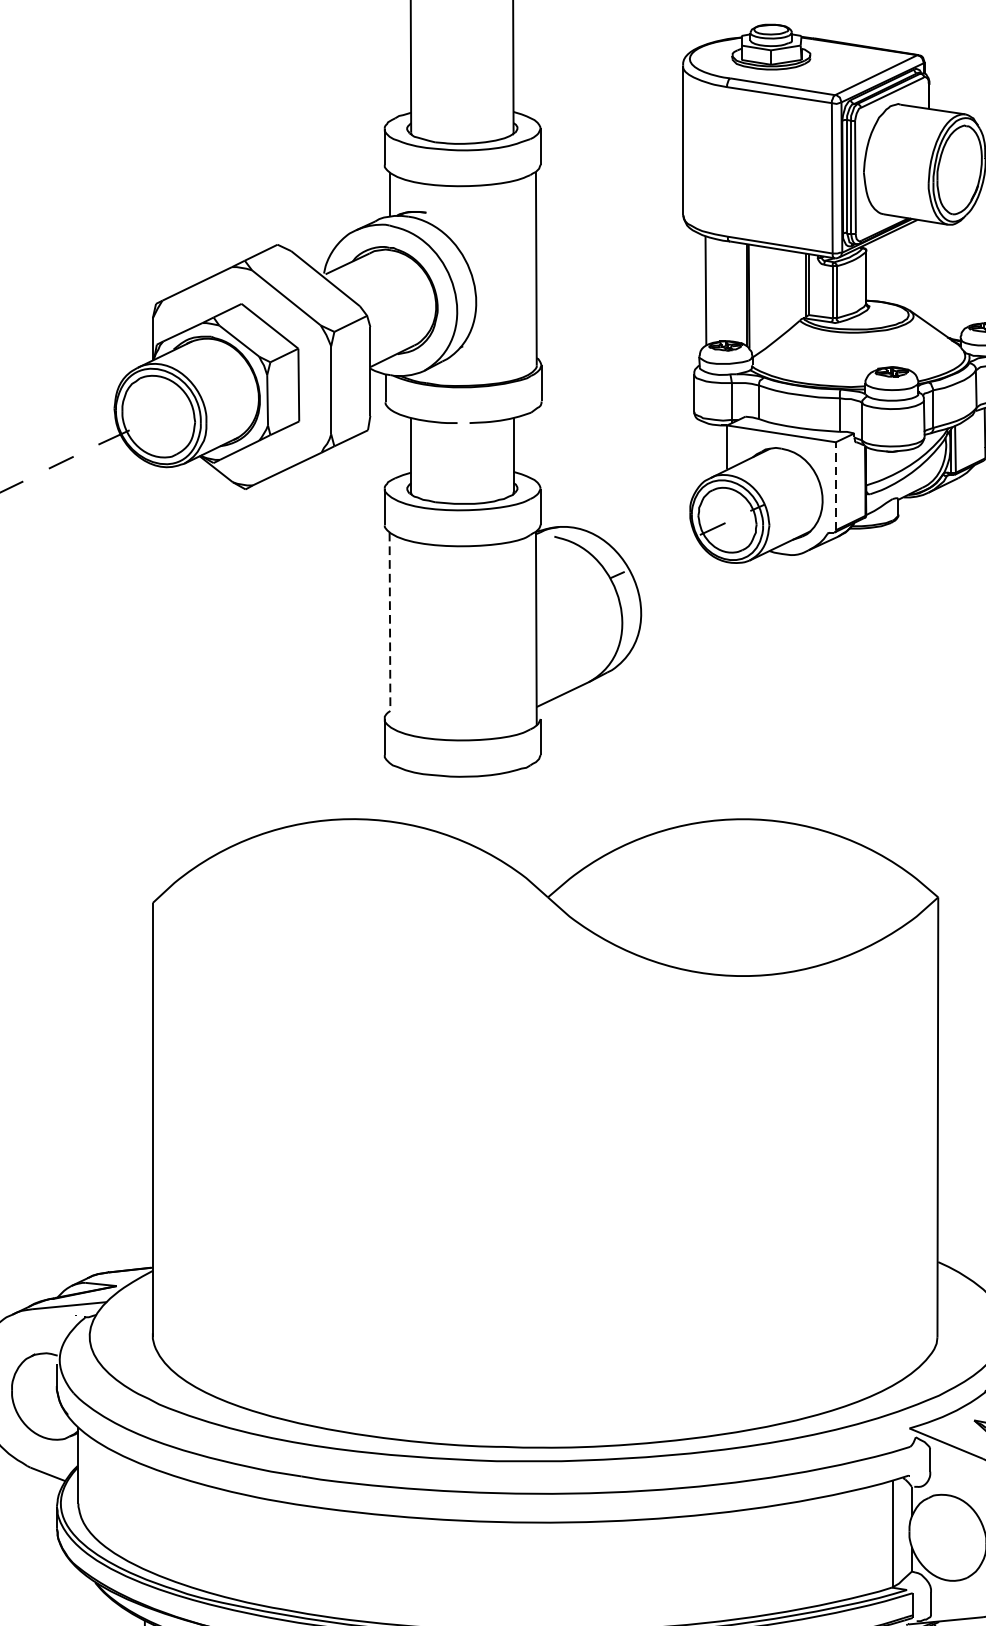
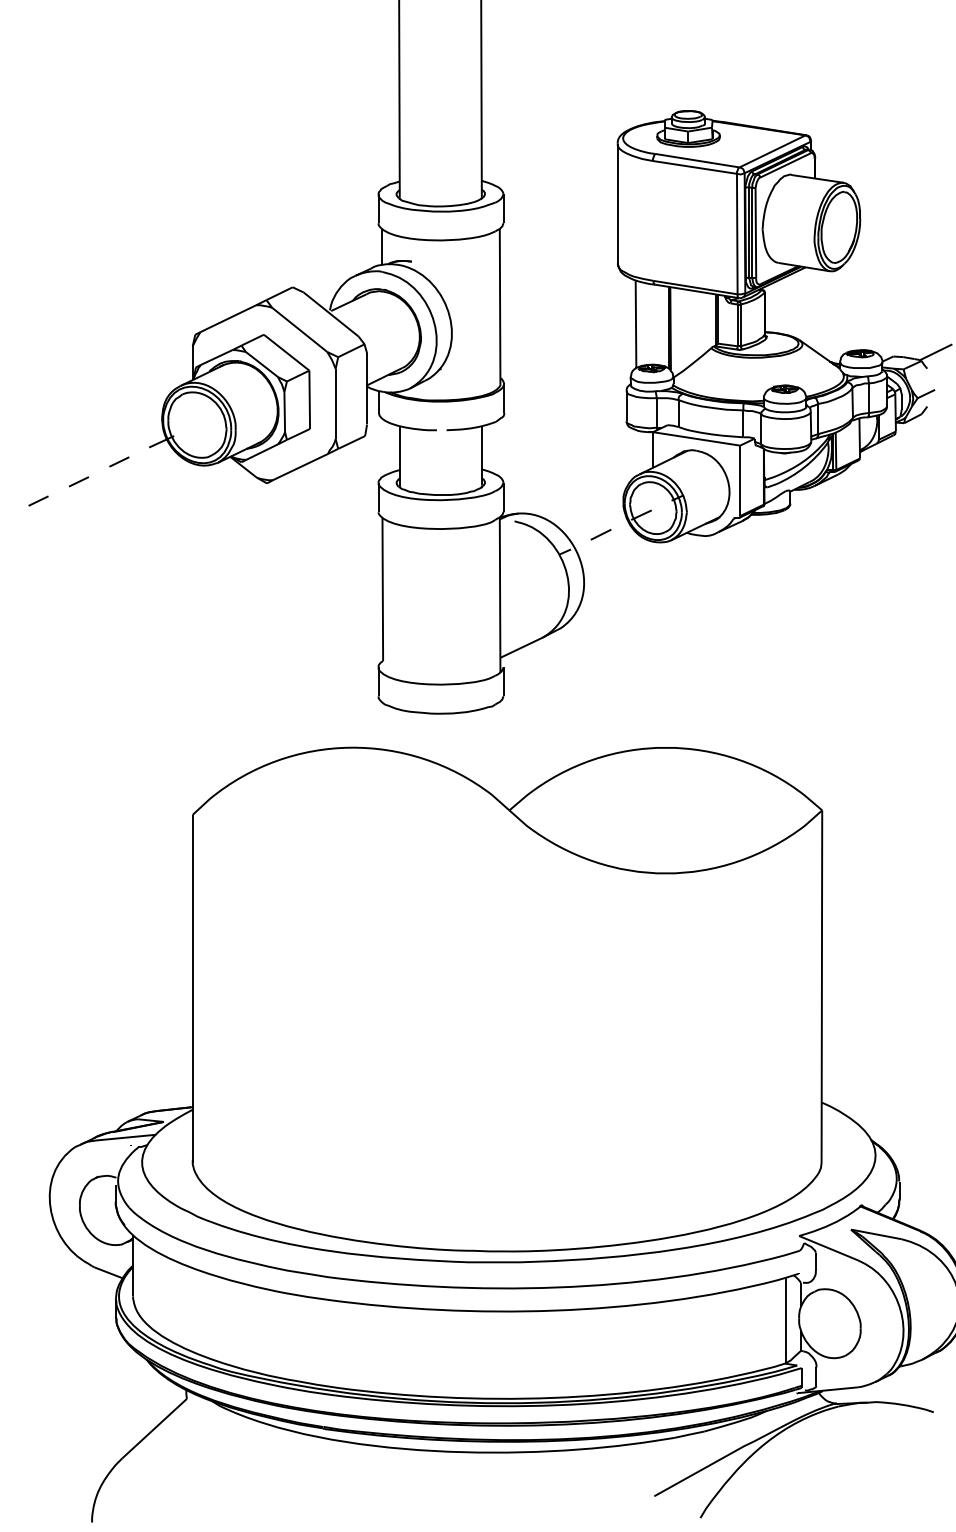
line: (836, 485) -> (740, 480), dashed -> solid
line: (661, 553) -> (600, 534), added
line: (389, 623) -> (382, 590), dashed -> solid

